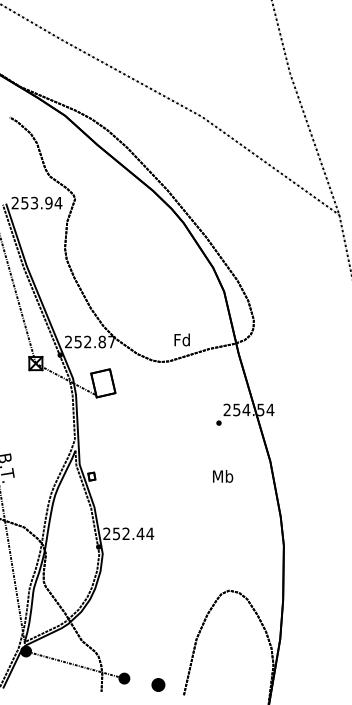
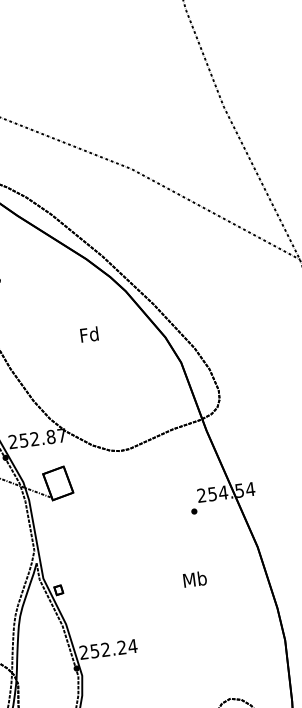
text: (181, 339) -> (88, 334), moved
text: (223, 476) -> (195, 579), moved
text: (140, 533) -> (121, 647), 252.44 -> 252.24

